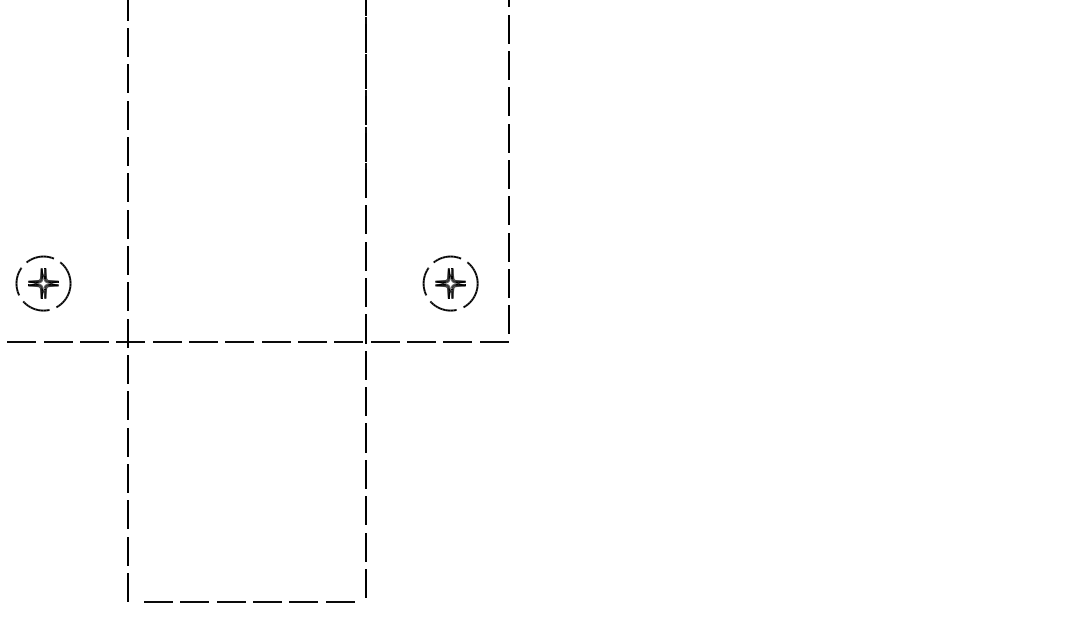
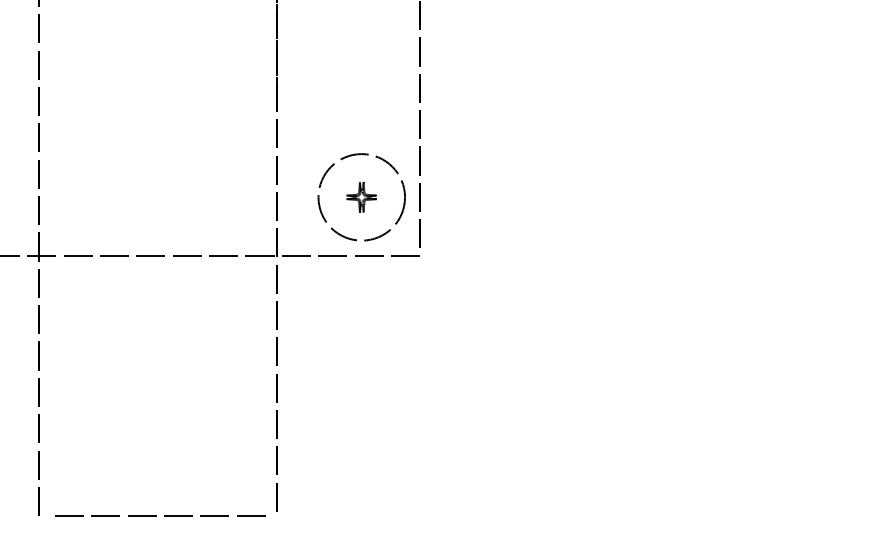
circle: (450, 283) -> (361, 197), size x1.6

